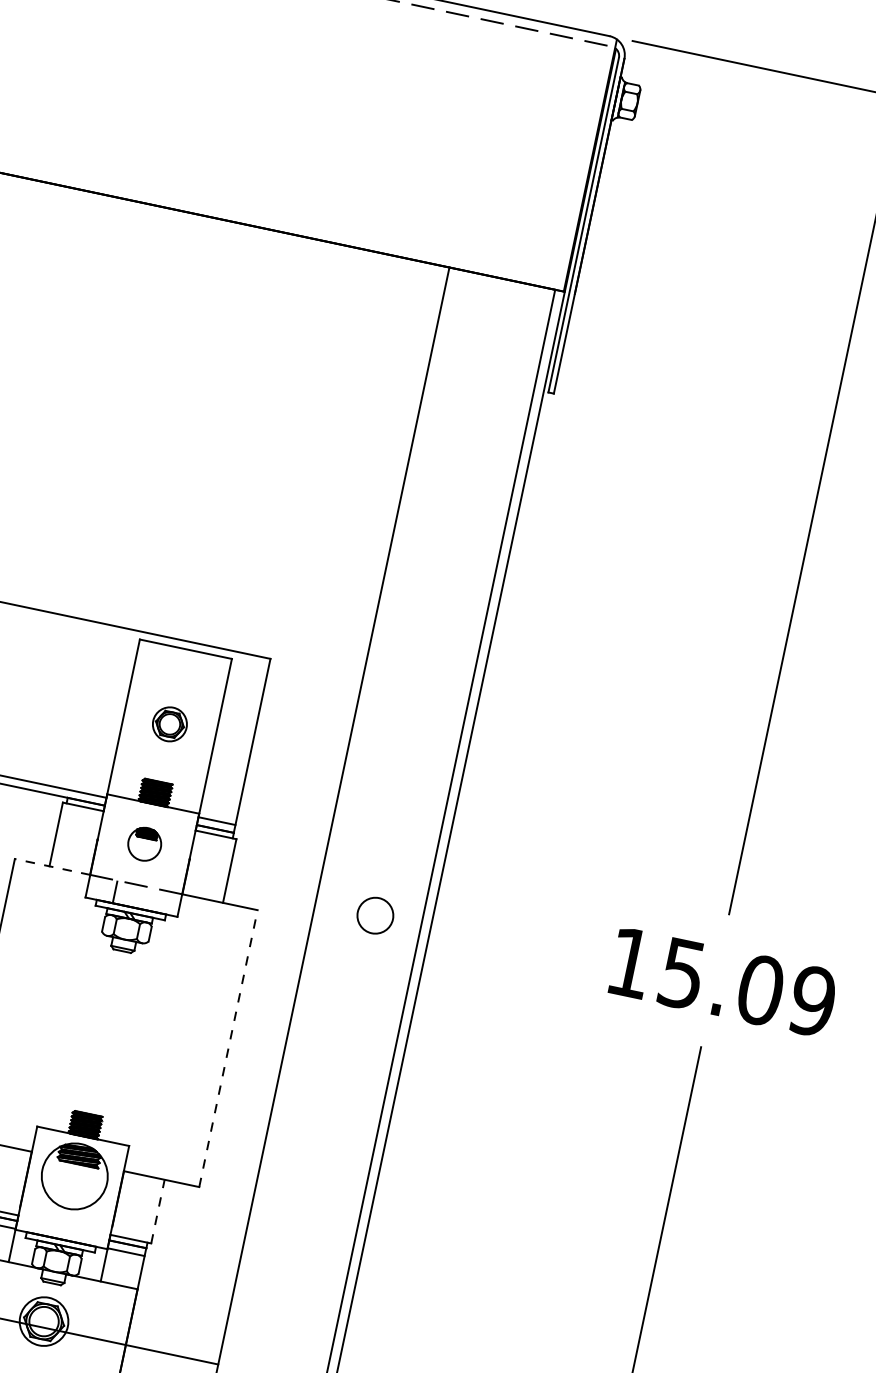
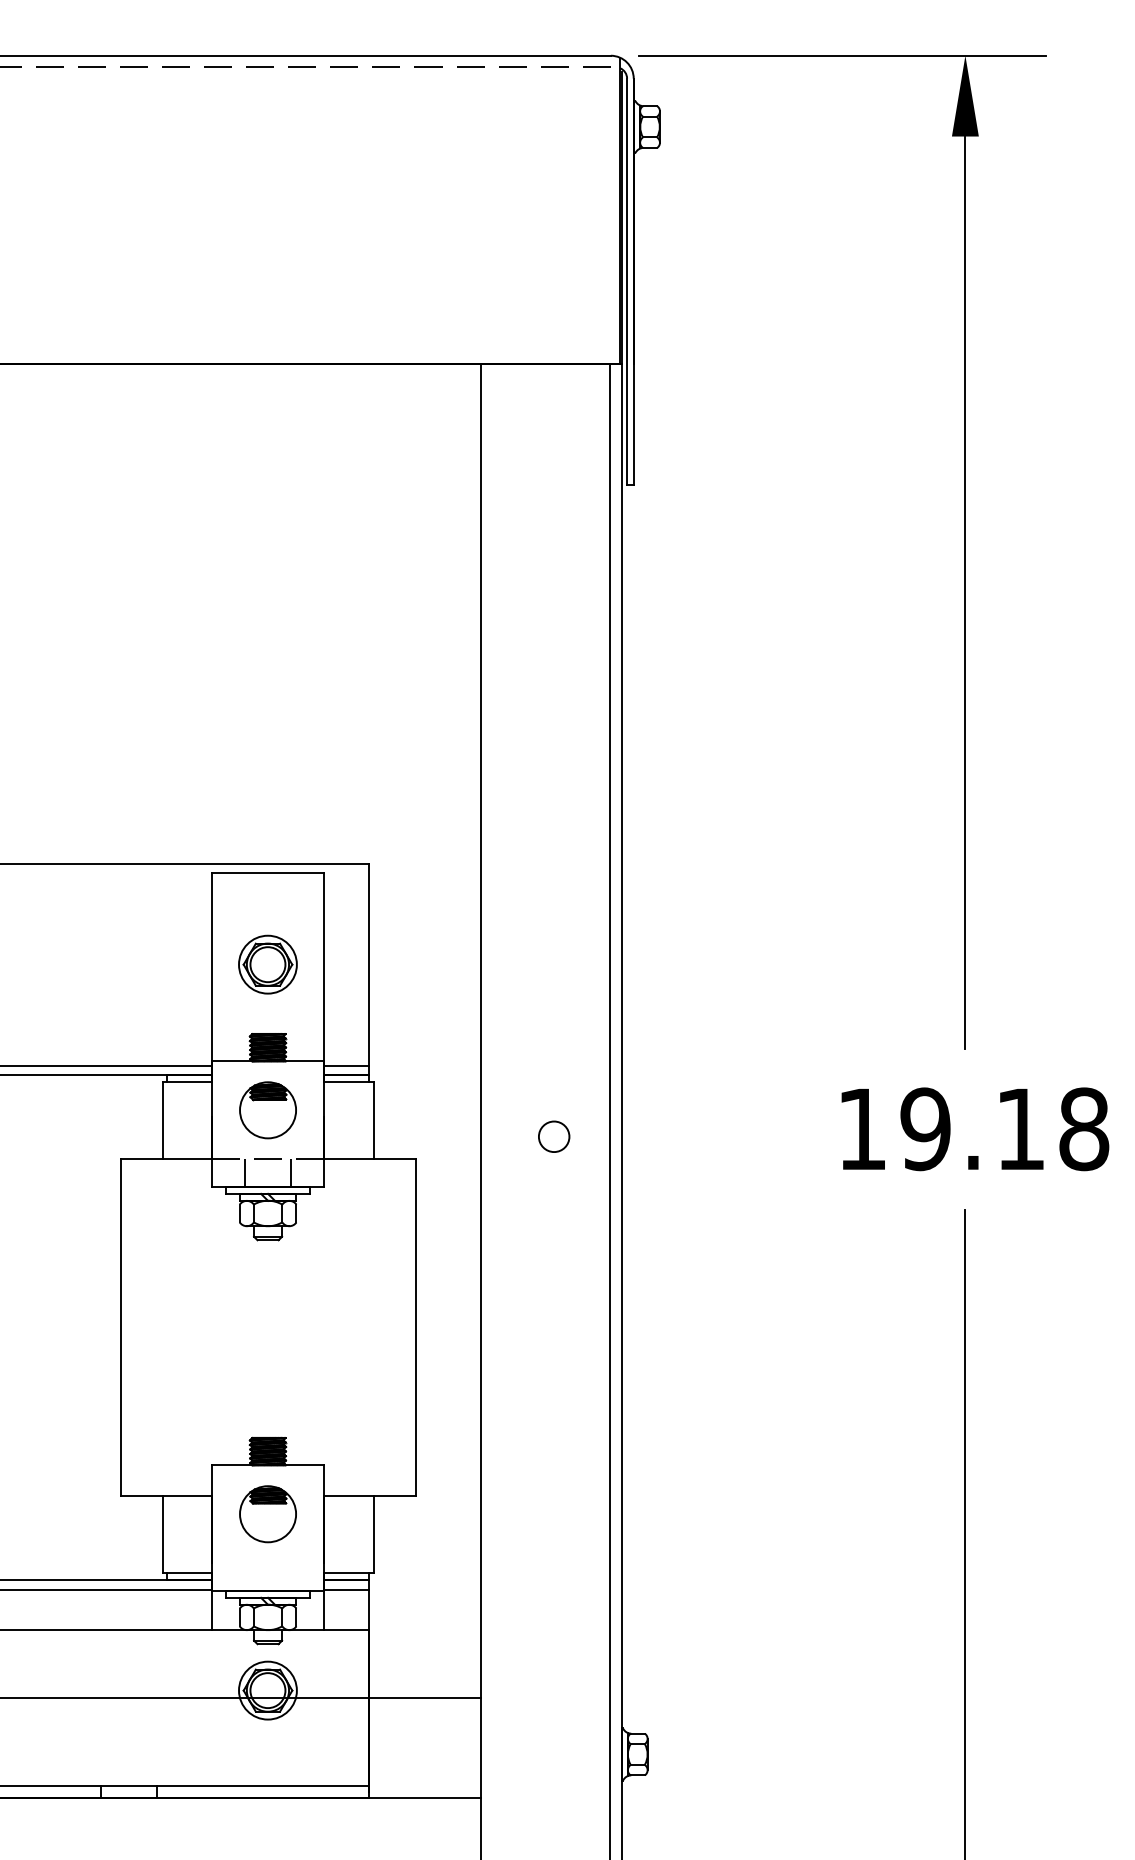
part: (169, 724) -> (267, 964), size x1.43
part: (144, 844) -> (267, 1110), size x1.43
line: (52, 867) -> (166, 1159), dashed -> solid
line: (152, 899) -> (290, 1172), added
circle: (375, 915) -> (554, 1136), size x0.71
text: (747, 987) -> (1004, 1129), 15.09 -> 19.18
line: (228, 1048) -> (415, 1327), dashed -> solid
part: (74, 1176) -> (267, 1514), size x0.71
line: (157, 1211) -> (373, 1534), dashed -> solid

